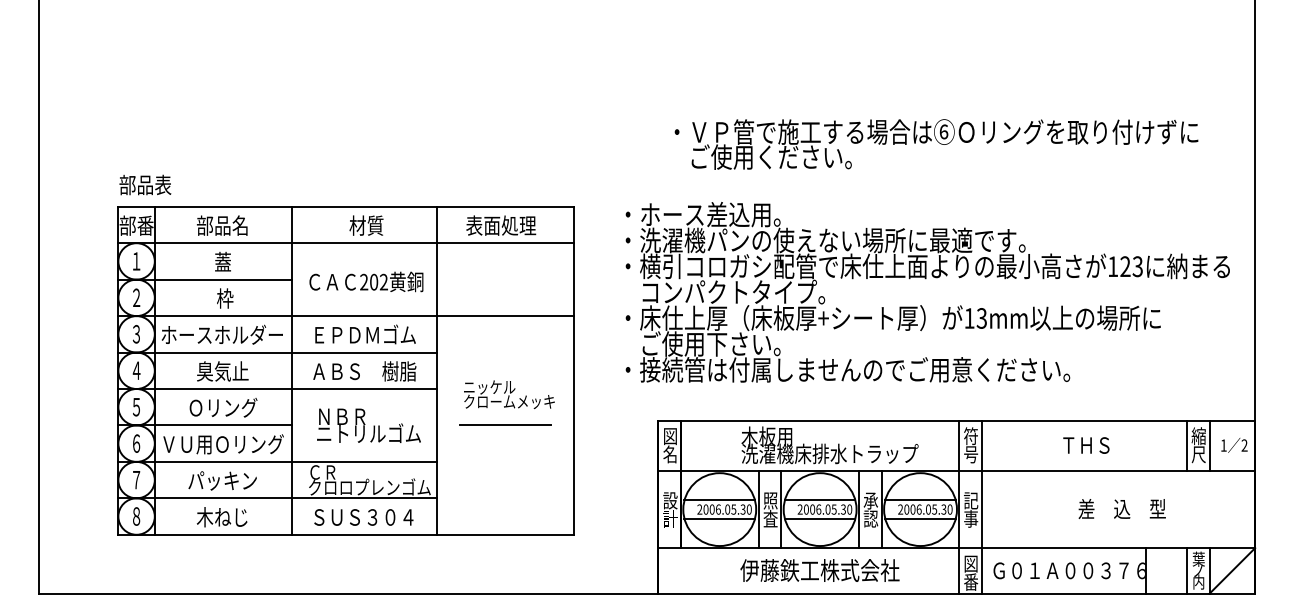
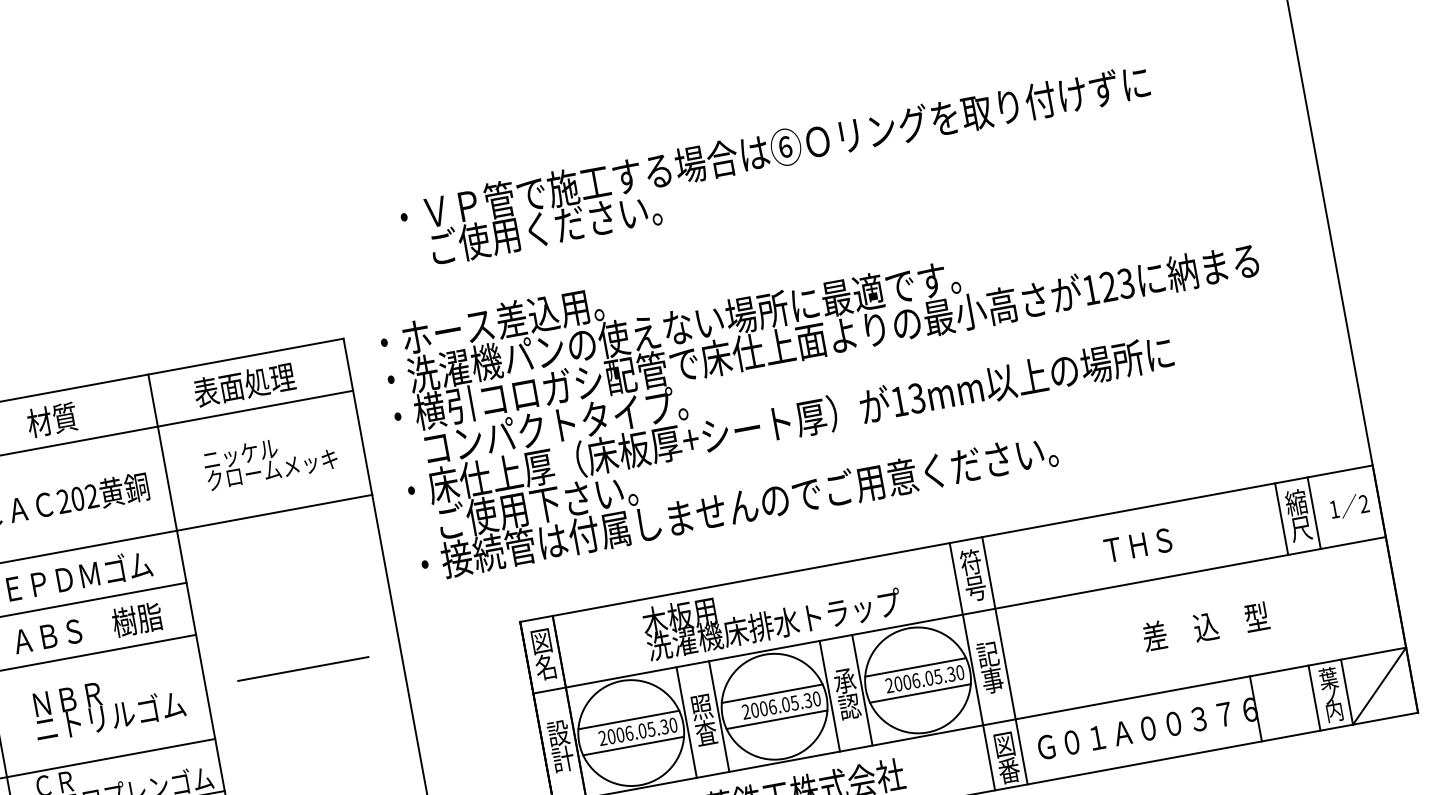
text: (936, 144) -> (777, 167), moved
text: (927, 292) -> (832, 375), moved
text: (509, 394) -> (270, 459), moved

